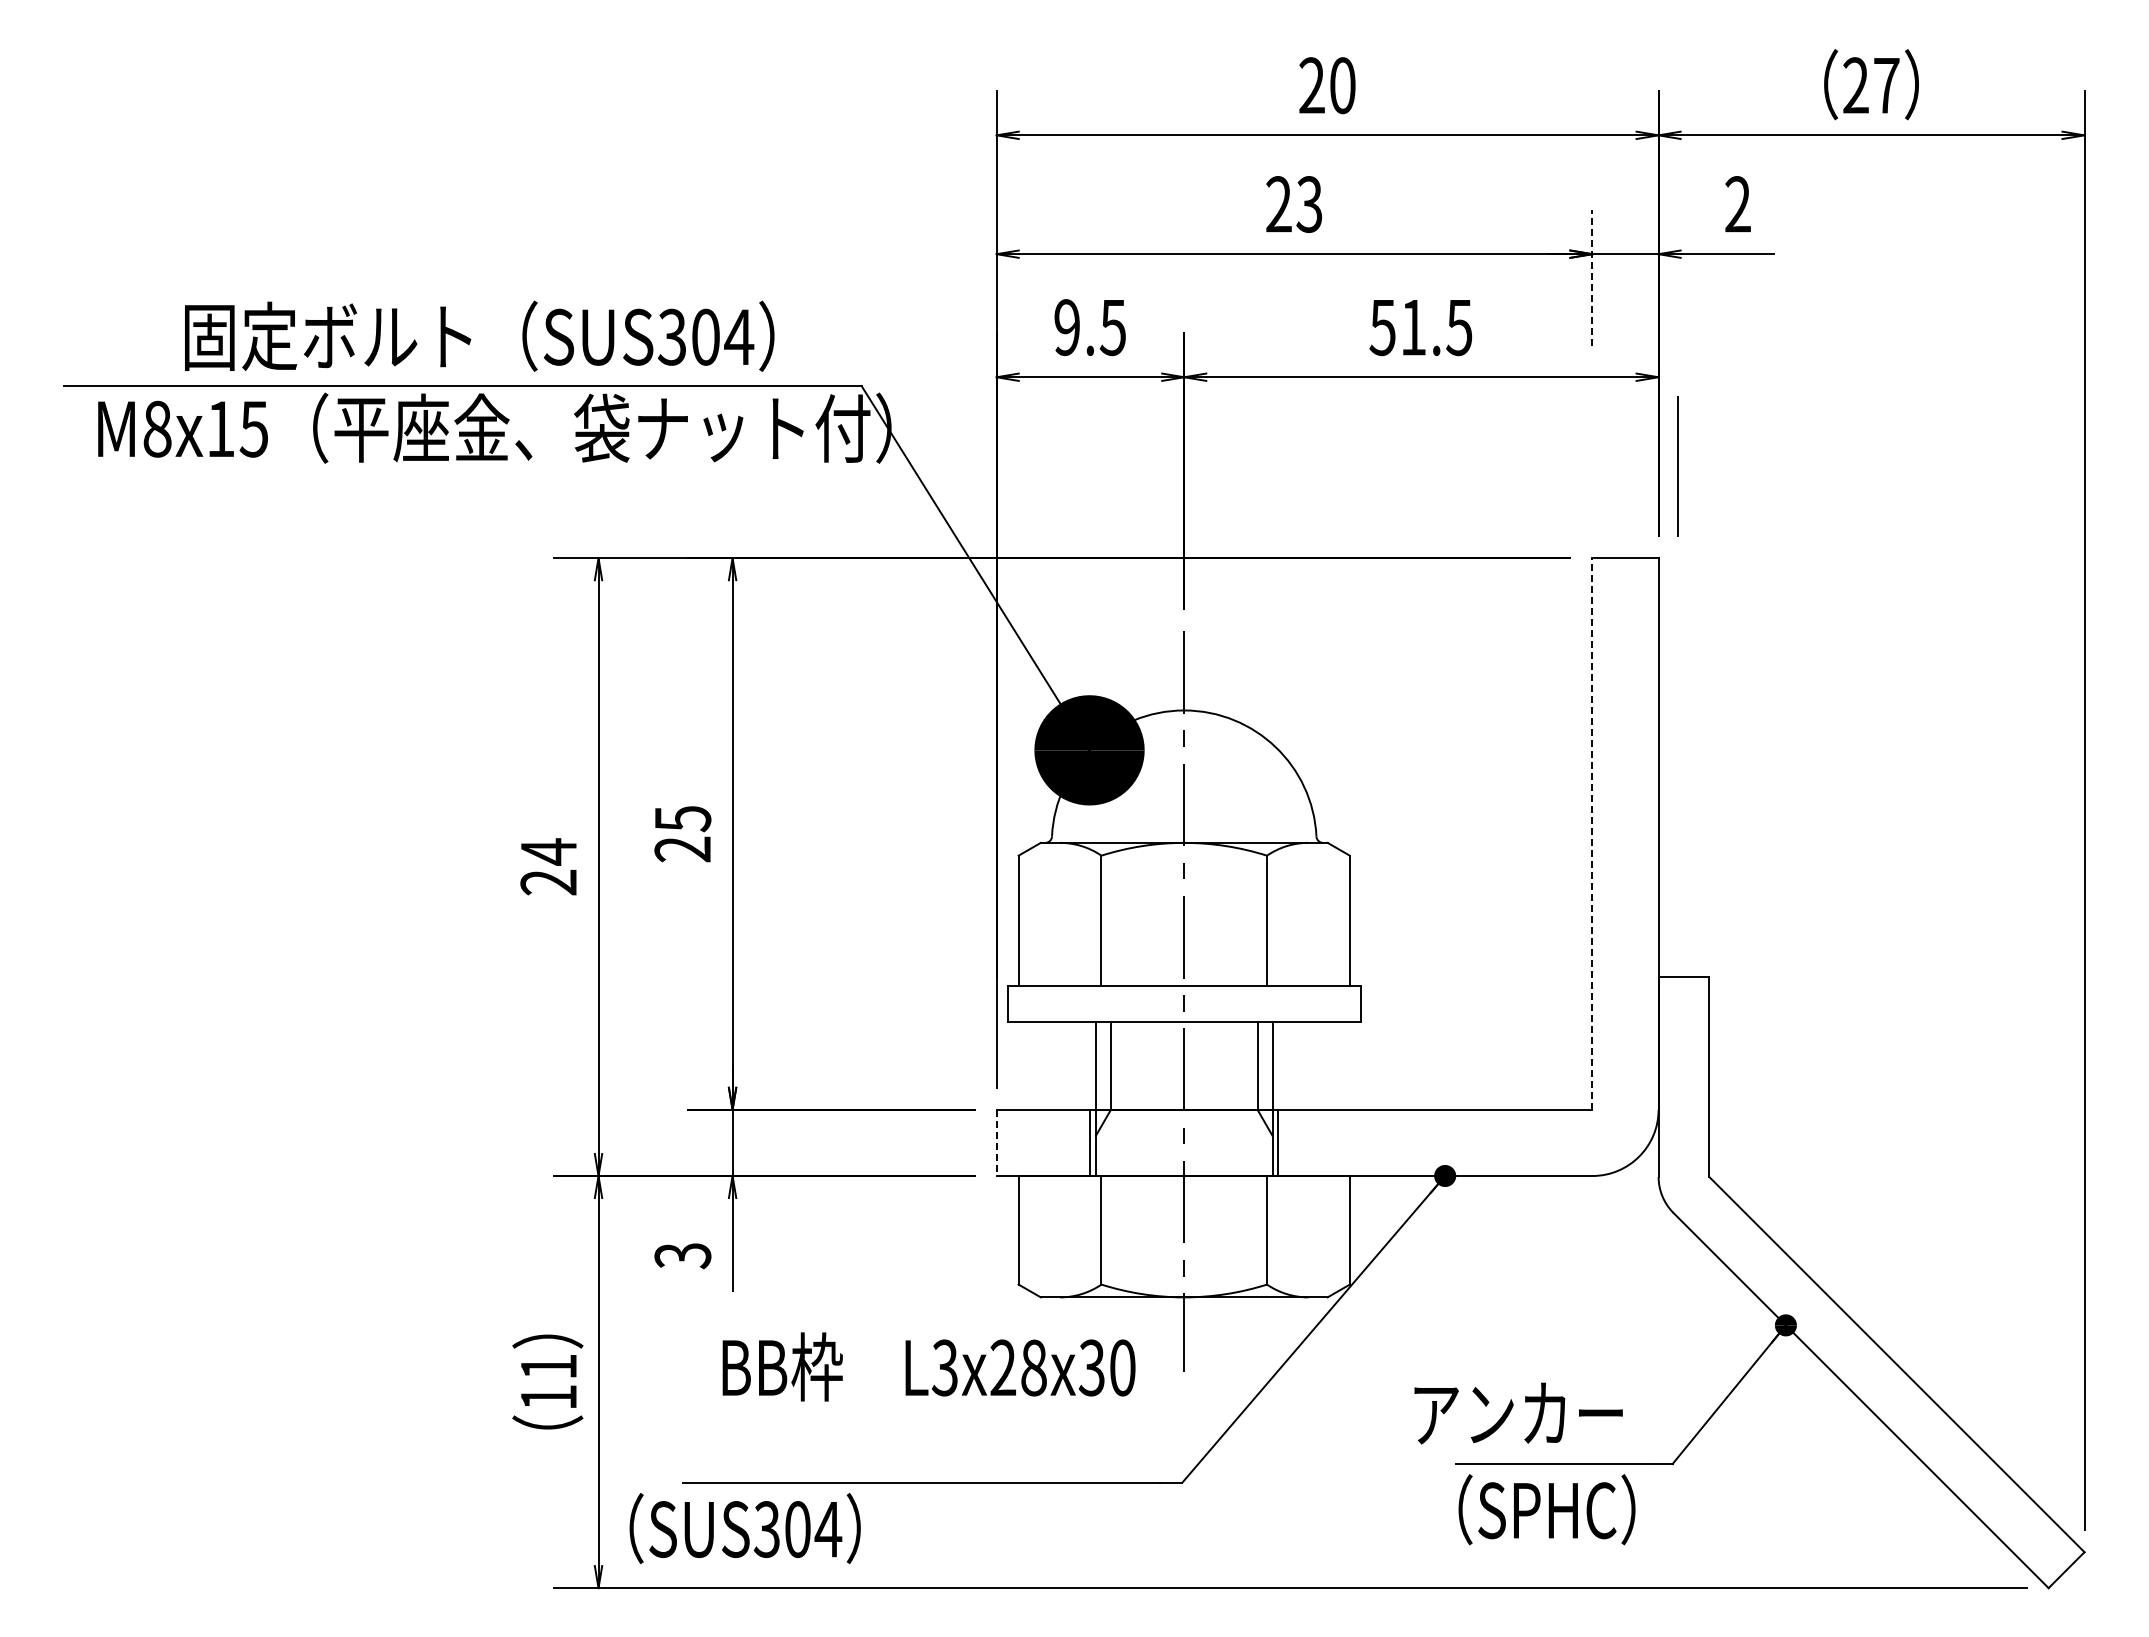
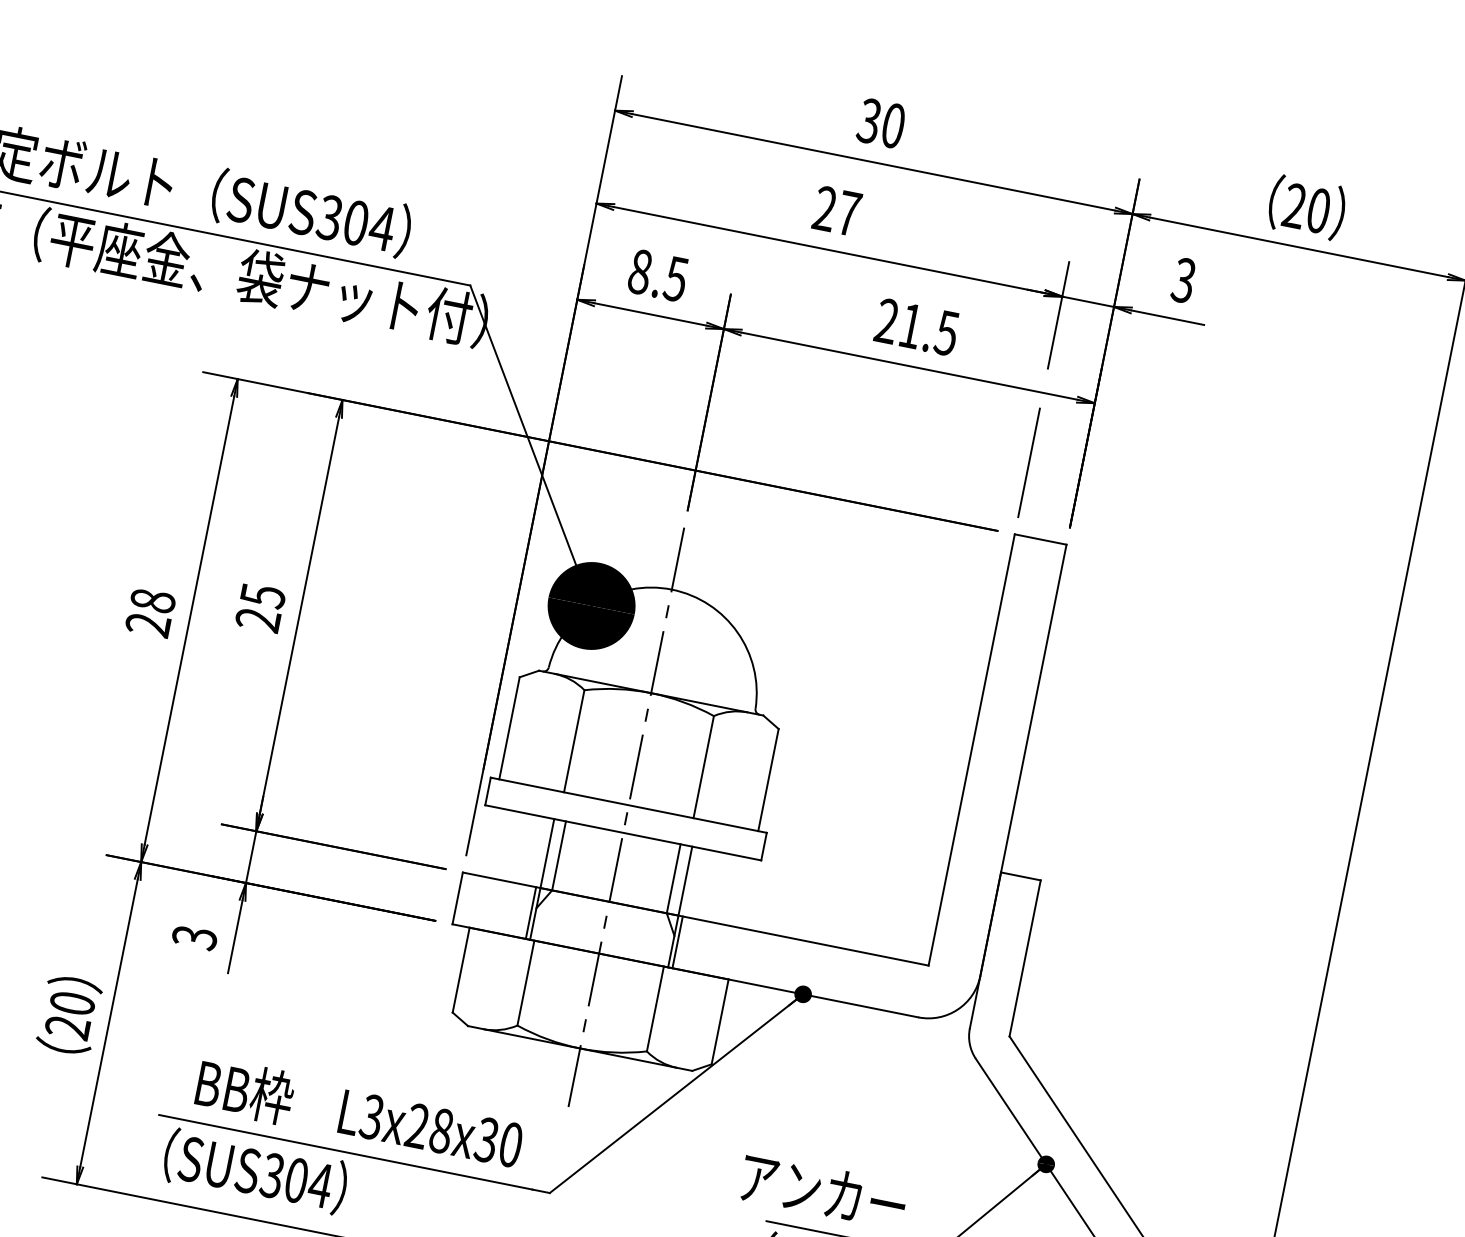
text: (1311, 85) -> (869, 120), 20 -> 30
text: (1886, 85) -> (1318, 210), 27 -> 20
text: (1309, 204) -> (848, 213), 23 -> 27
text: (1737, 204) -> (1183, 280), 2 -> 3
line: (1592, 277) -> (1058, 314), dashed -> solid
text: (1067, 327) -> (640, 271), 9.5 -> 8.5
text: (1382, 327) -> (886, 321), 51.5 -> 21.5
line: (1677, 466) -> (1028, 462), moved
line: (1592, 834) -> (971, 750), dashed -> solid
text: (548, 851) -> (152, 600), 24 -> 28
line: (996, 1143) -> (457, 898), dashed -> solid
text: (928, 1366) -> (359, 1113), moved
text: (548, 1382) -> (69, 1015), 11 -> 20
text: (744, 1528) -> (254, 1171), moved

